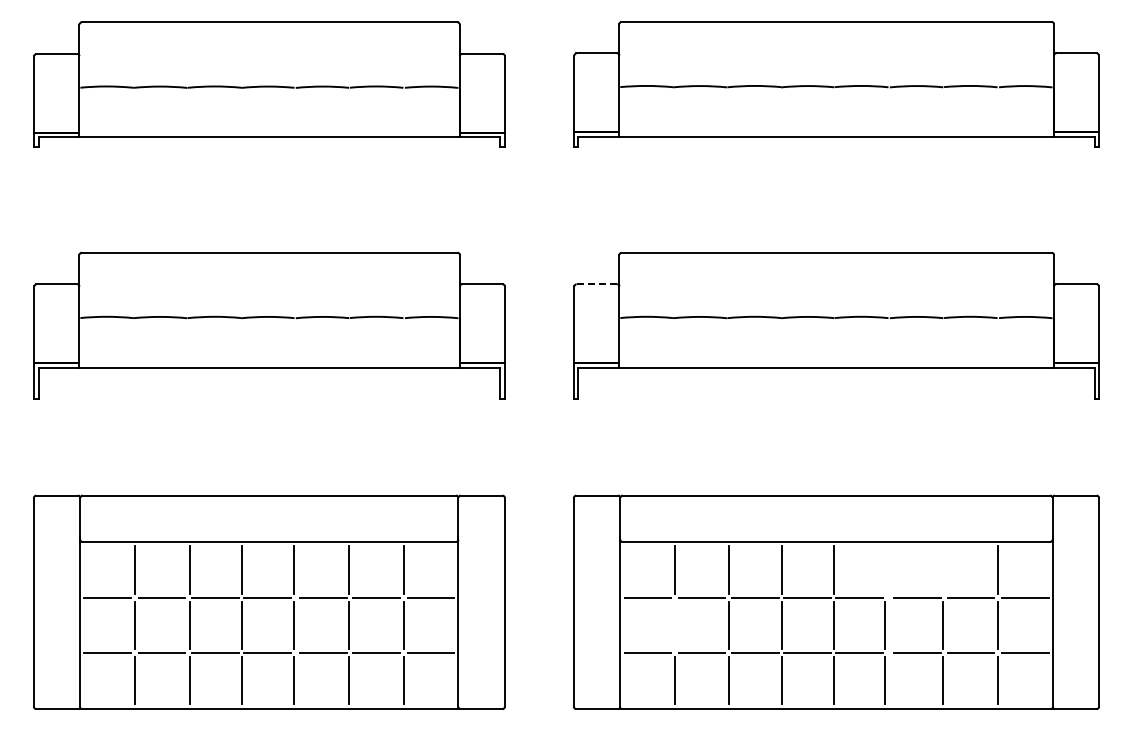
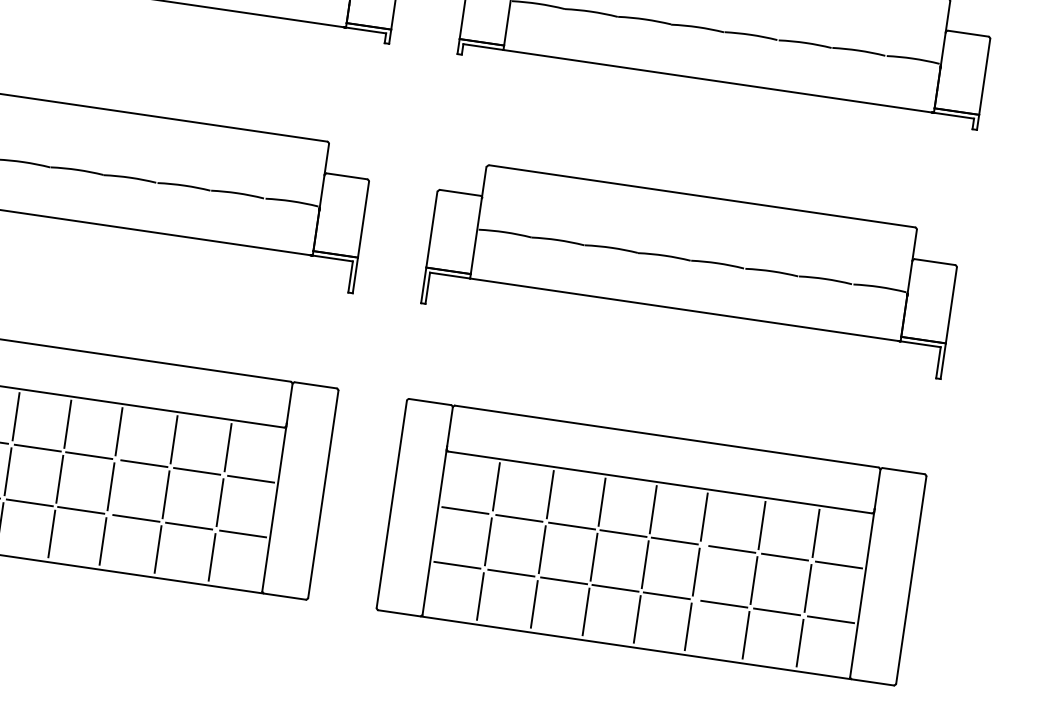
line: (595, 284) -> (458, 192), dashed -> solid
line: (885, 569) -> (704, 516), added
line: (943, 569) -> (762, 525), added
line: (674, 625) -> (487, 541), added

